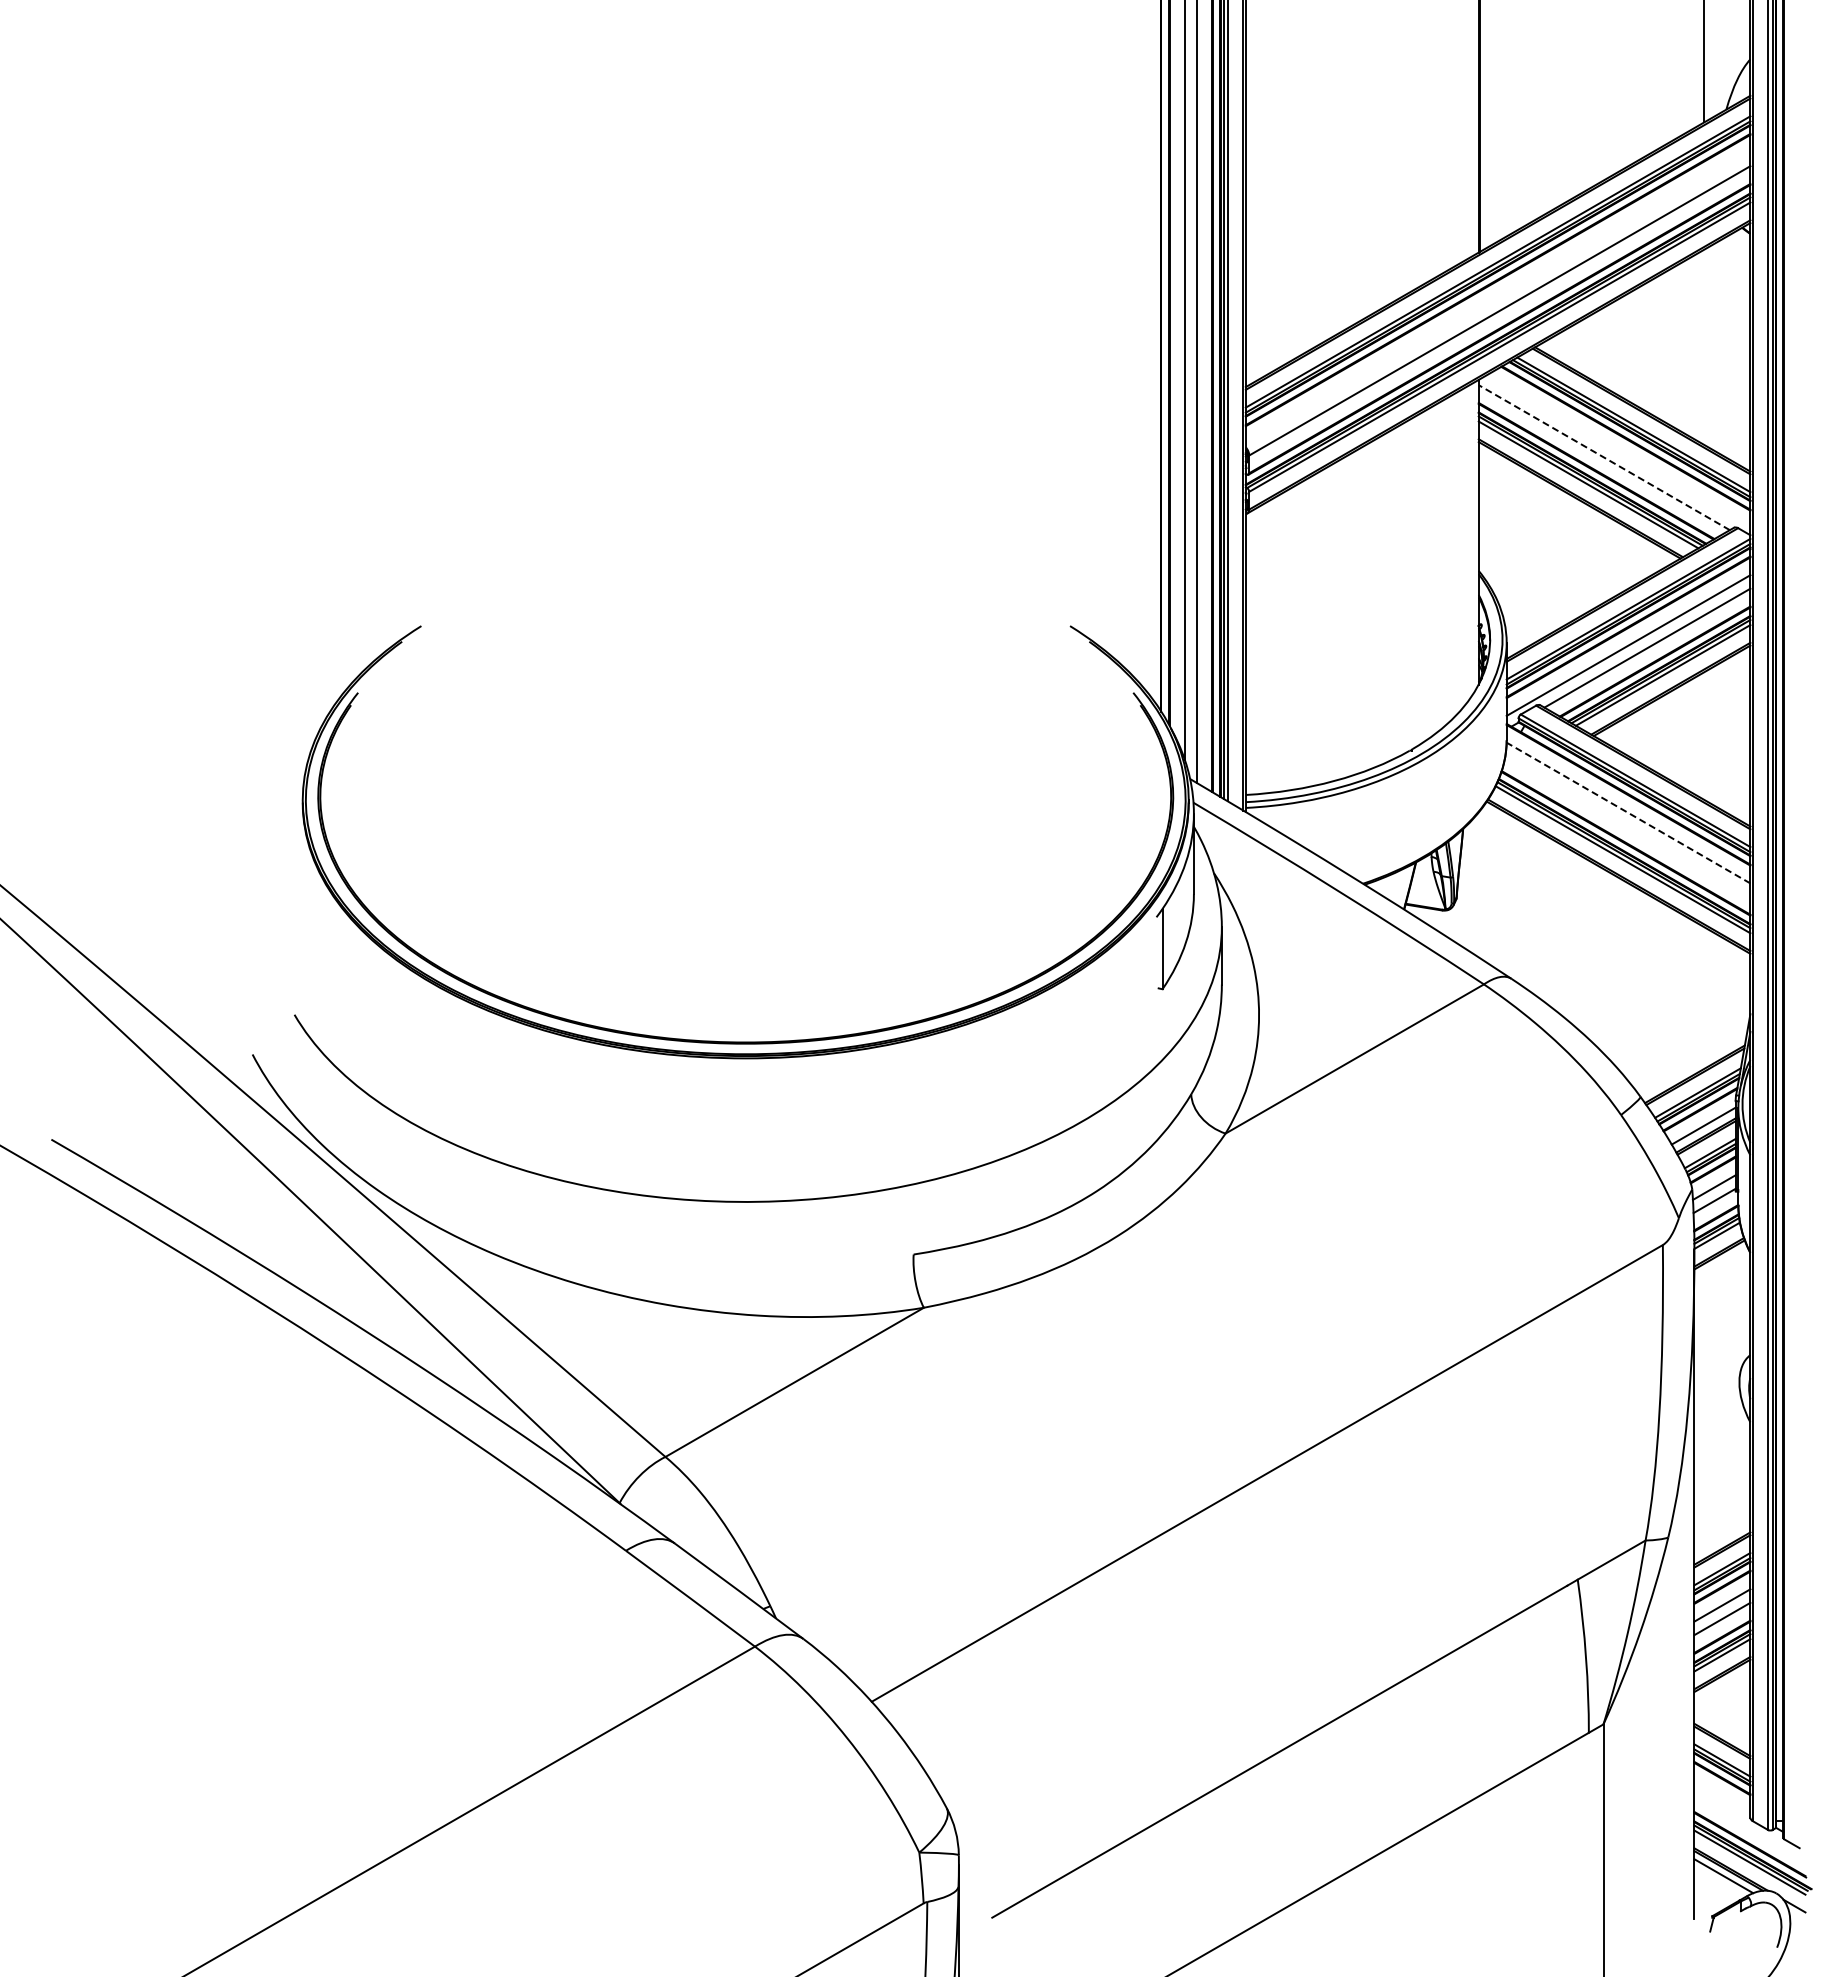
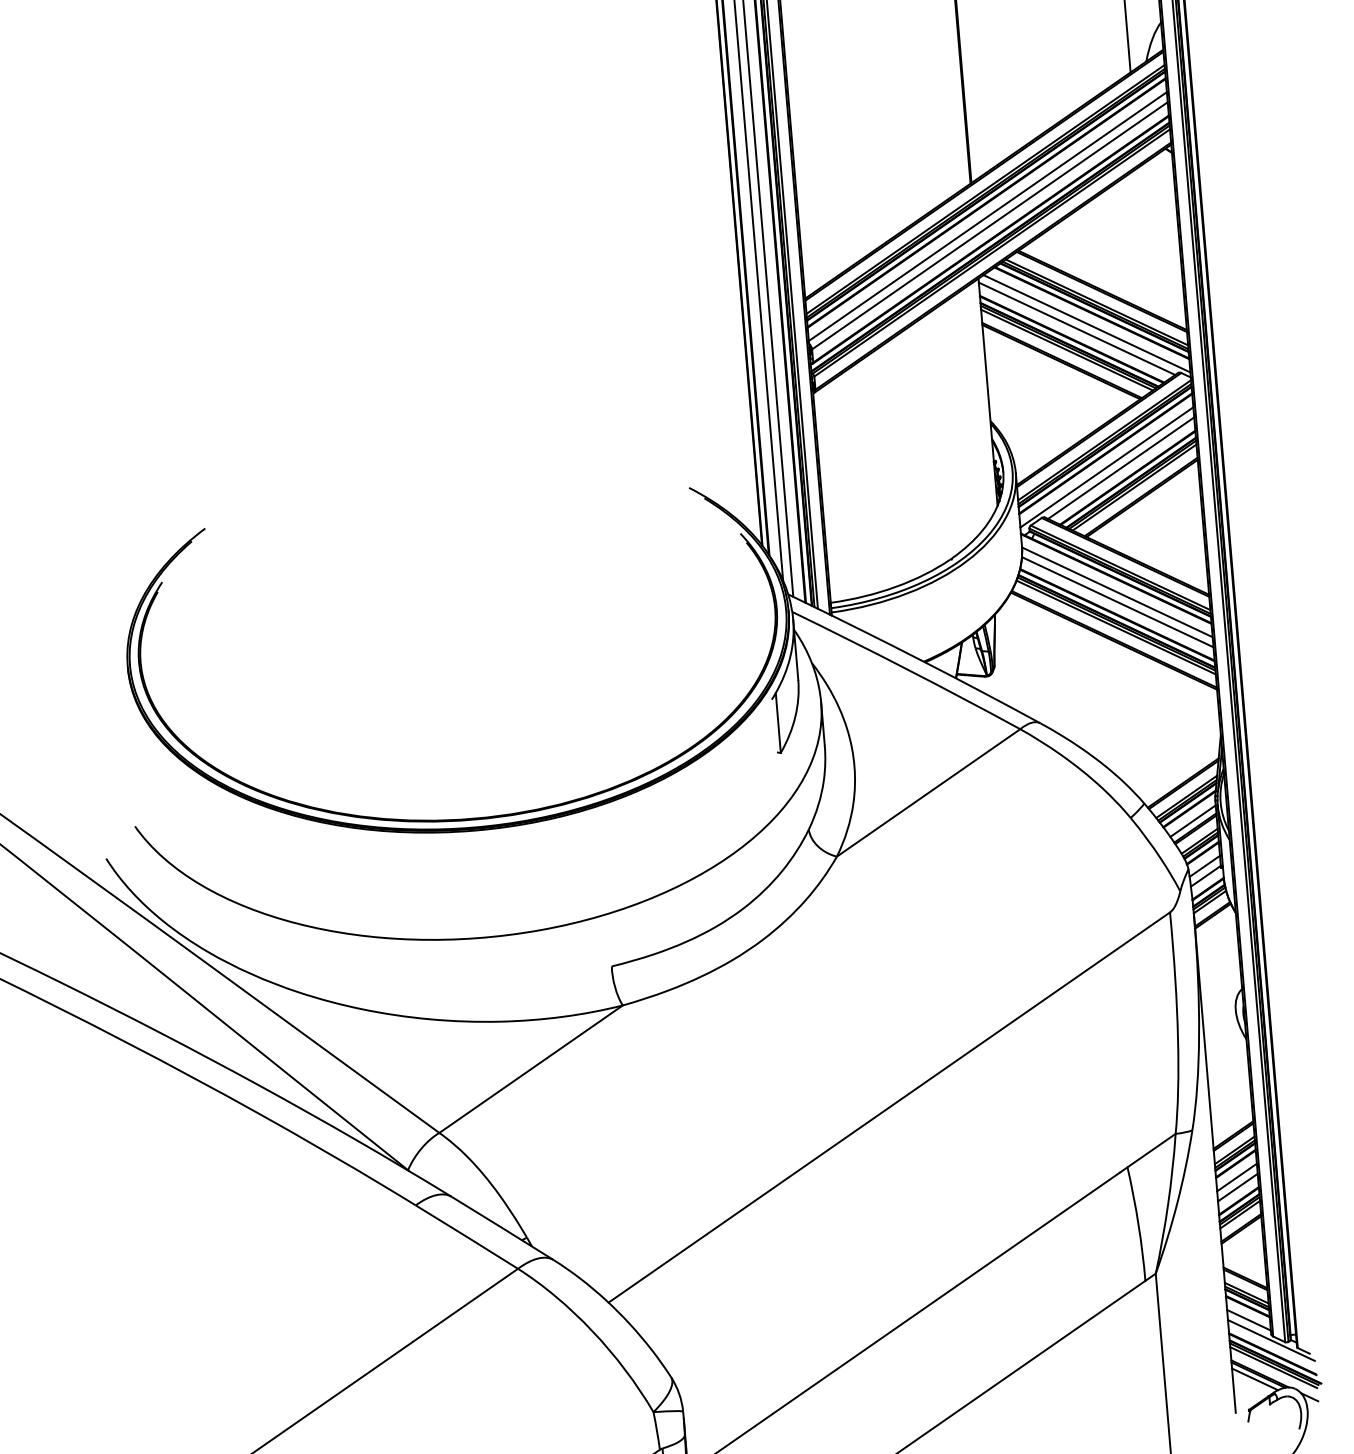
line: (1497, 297) -> (987, 216), added
line: (1617, 451) -> (1086, 323), added
line: (1604, 457) -> (1077, 328), dashed -> solid
line: (1628, 813) -> (1117, 592), dashed -> solid
line: (1627, 825) -> (1117, 601), added
line: (1722, 1796) -> (1249, 1319), added
line: (1749, 1826) -> (1271, 1340), added

